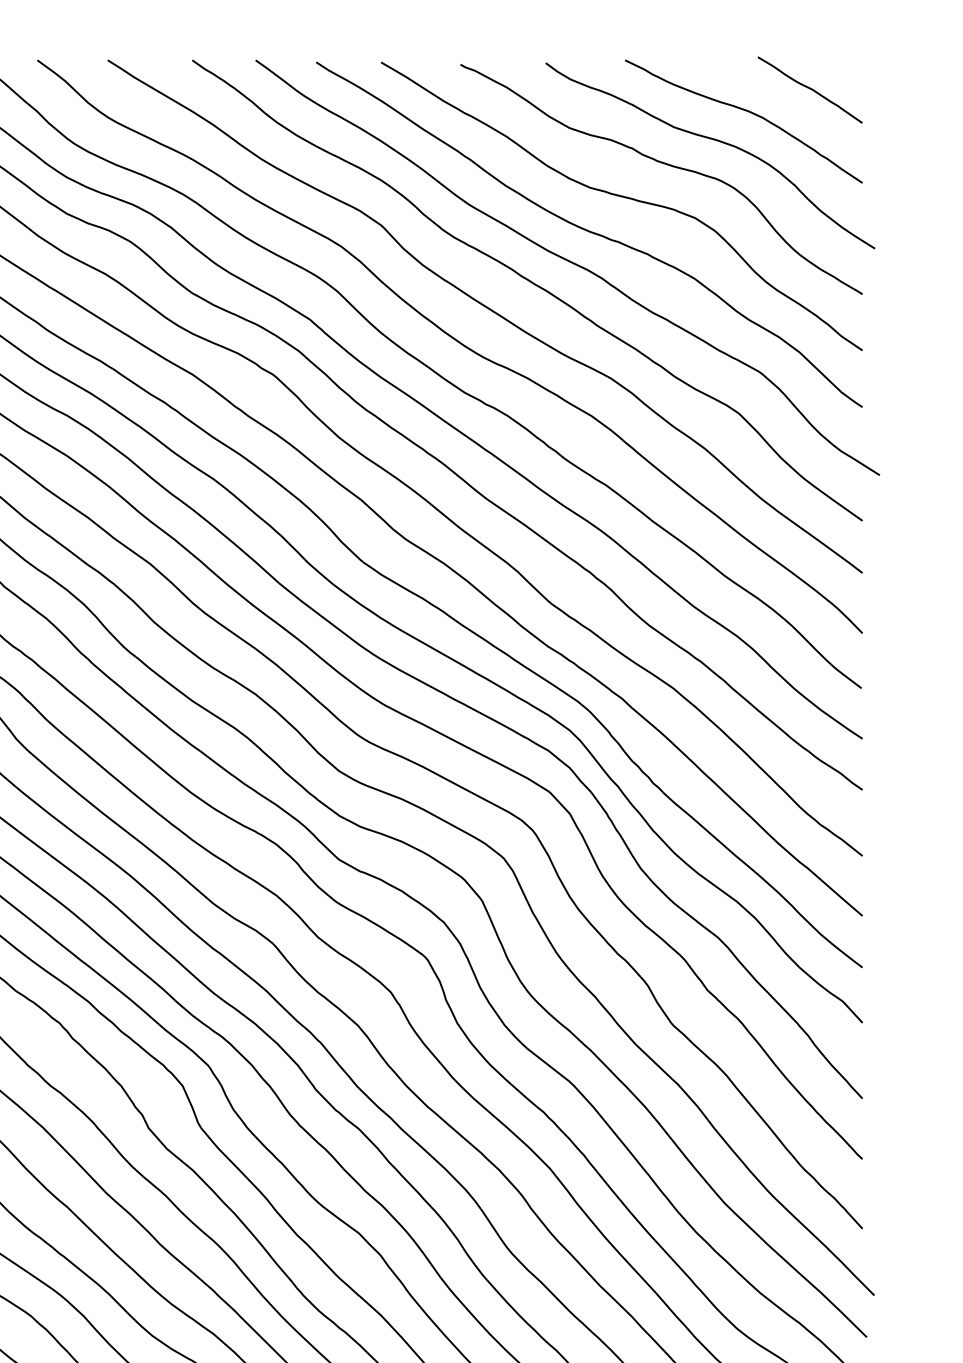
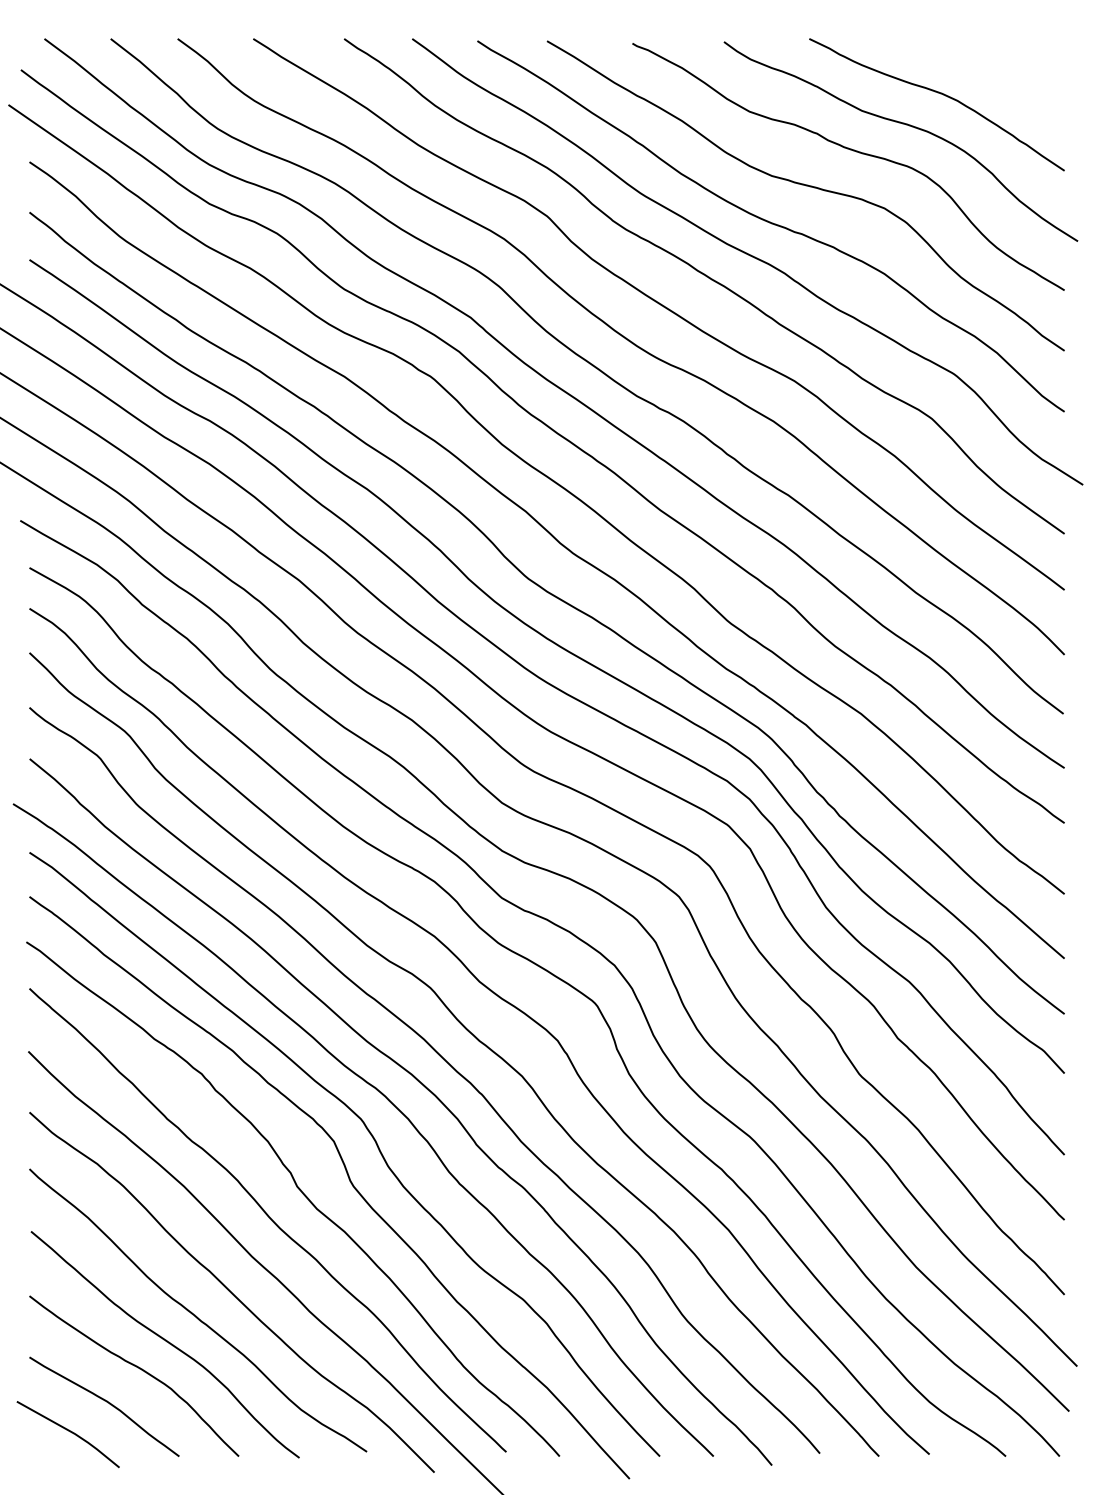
curve: (809, 88) -> (1007, 69), removed

